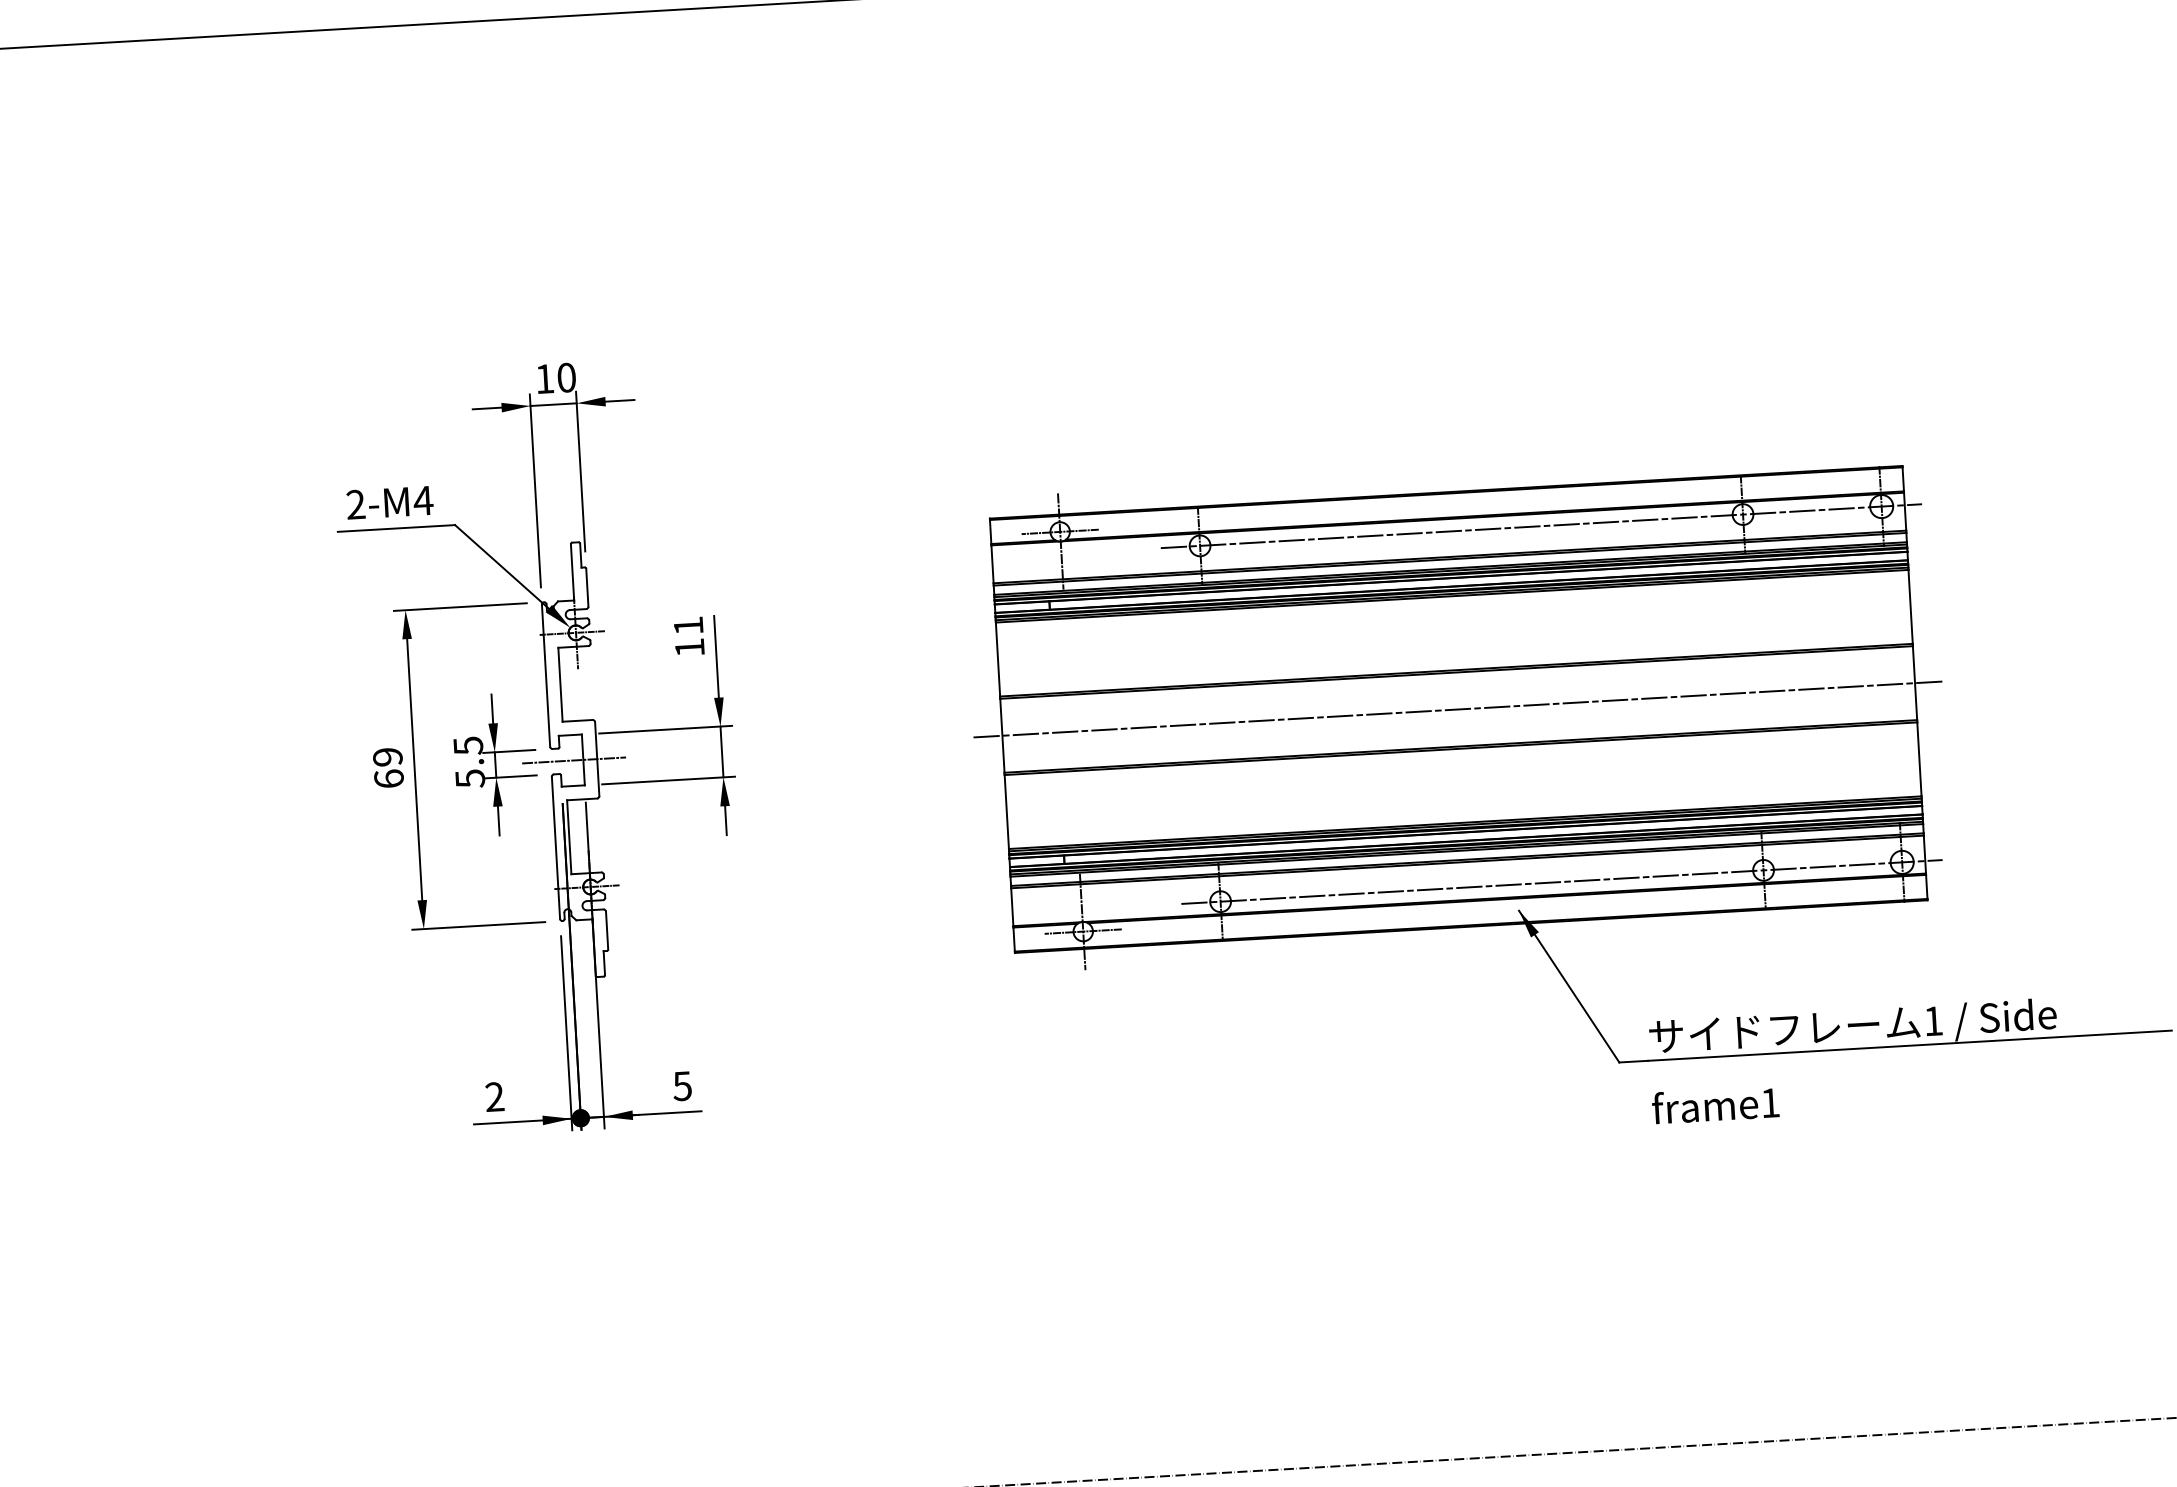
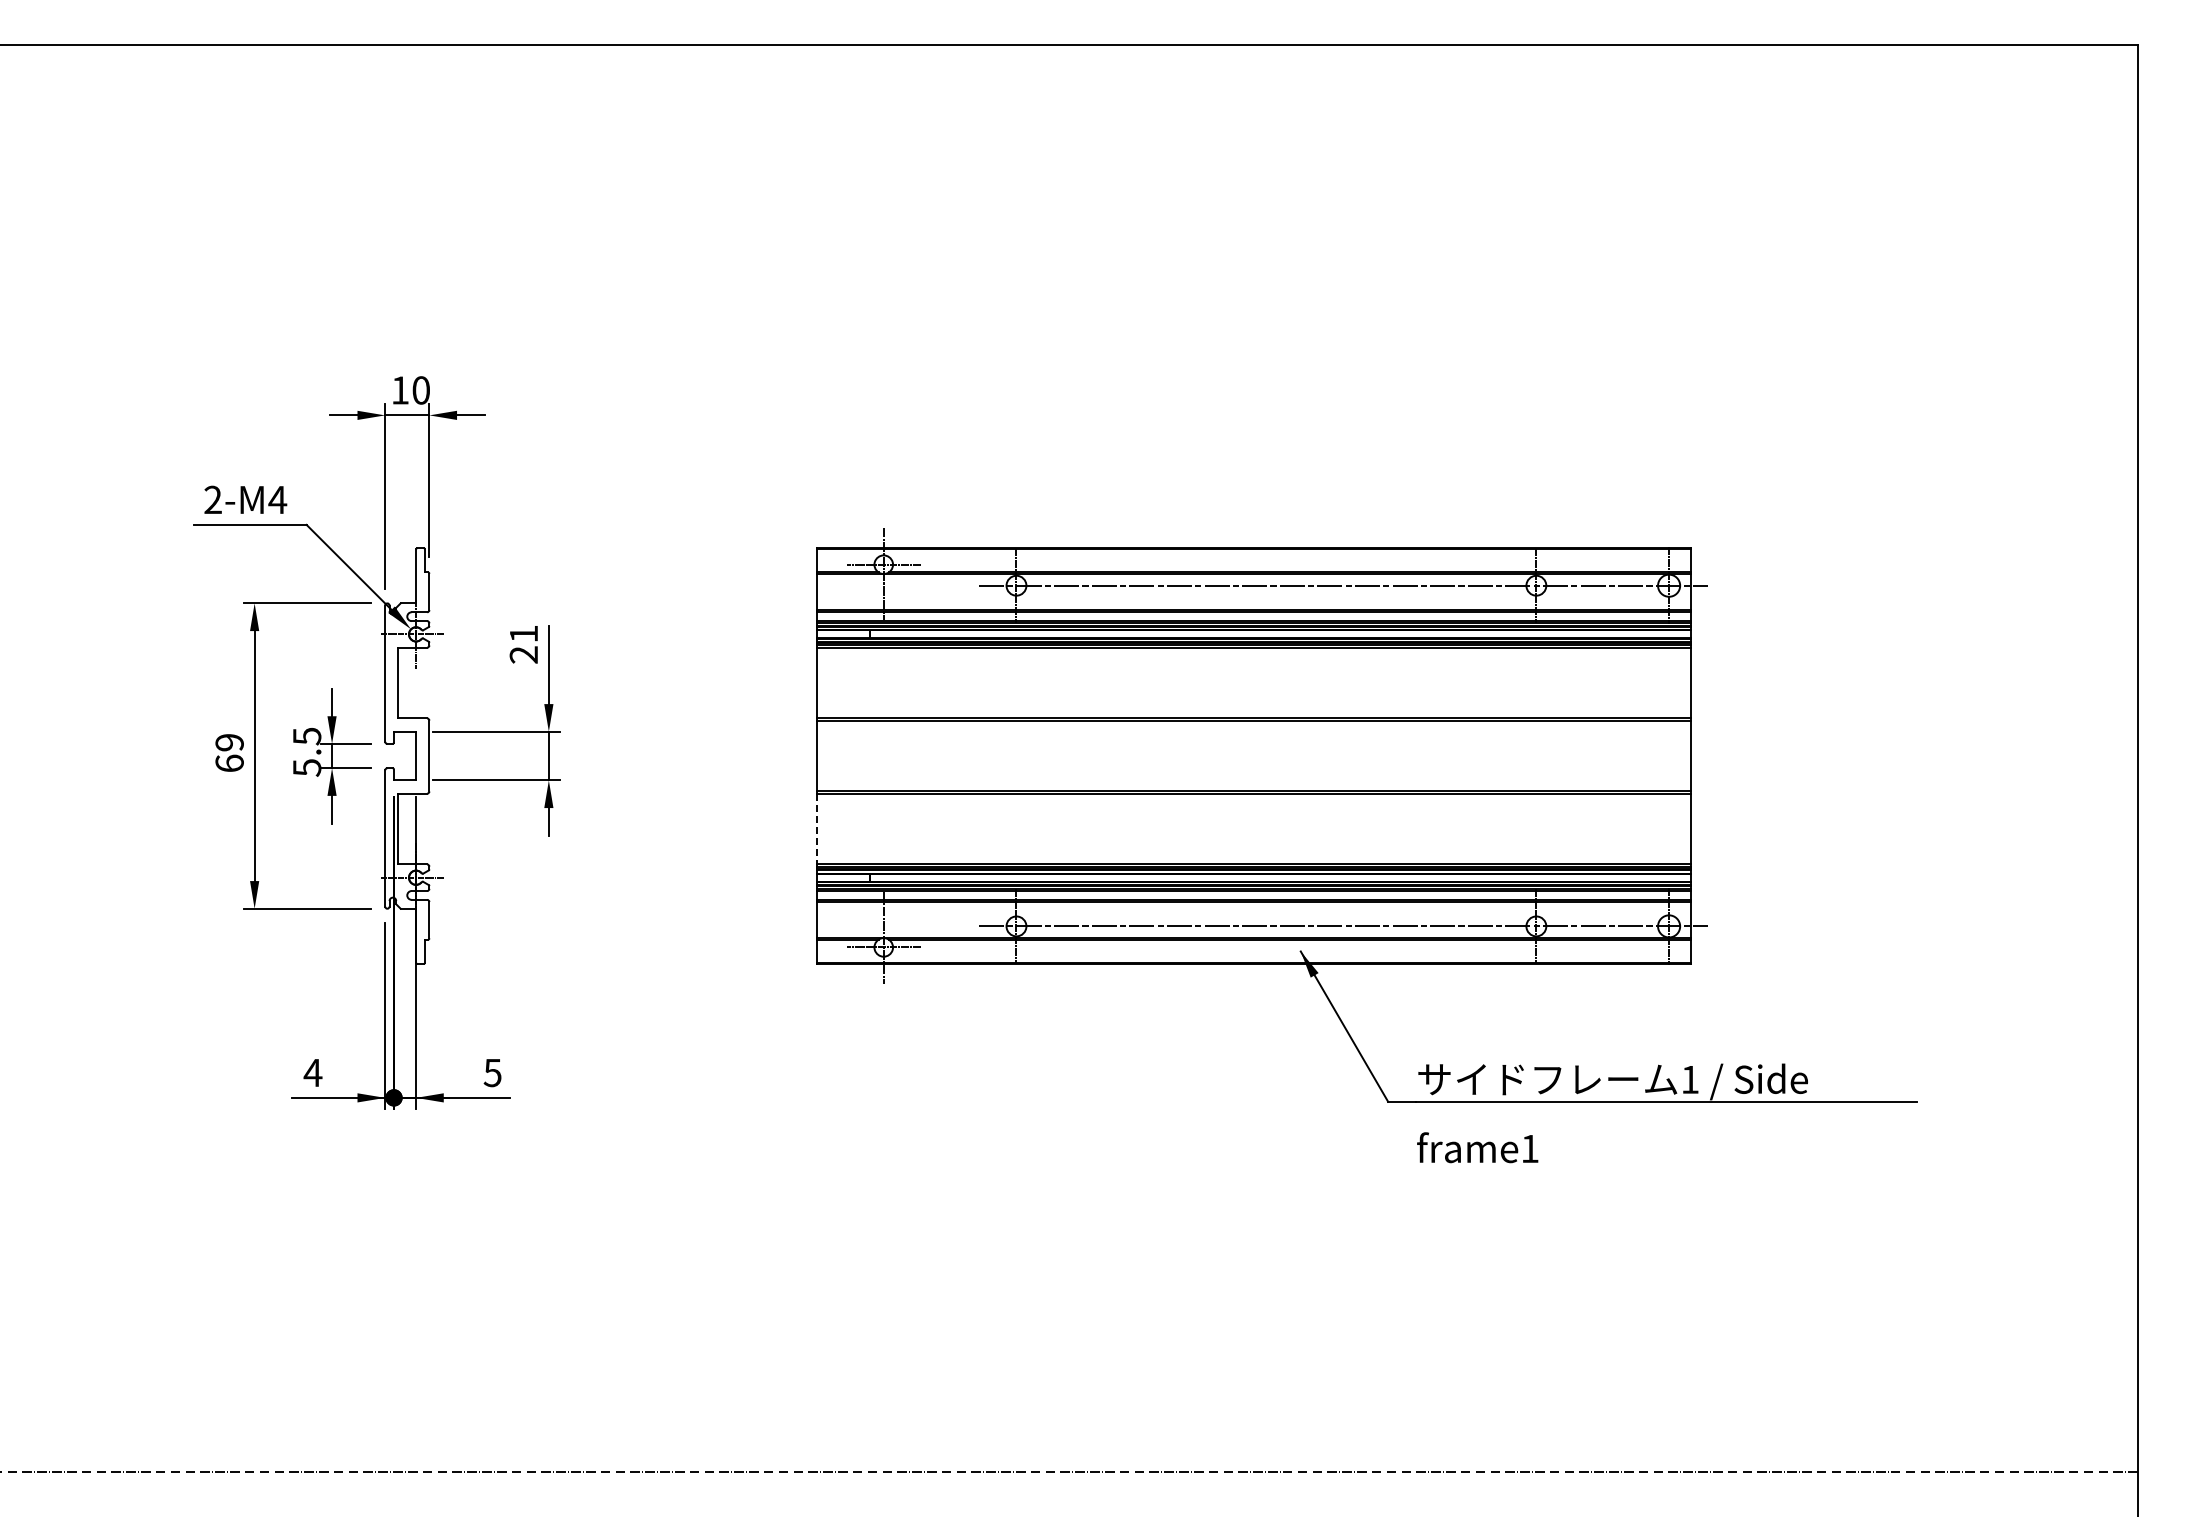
text: (689, 647) -> (523, 654), 11 -> 21
line: (1457, 709) -> (1253, 756), removed
line: (574, 760) -> (407, 756), removed
line: (1006, 812) -> (817, 829), solid -> dashed
text: (494, 1096) -> (312, 1072), 2 -> 4

